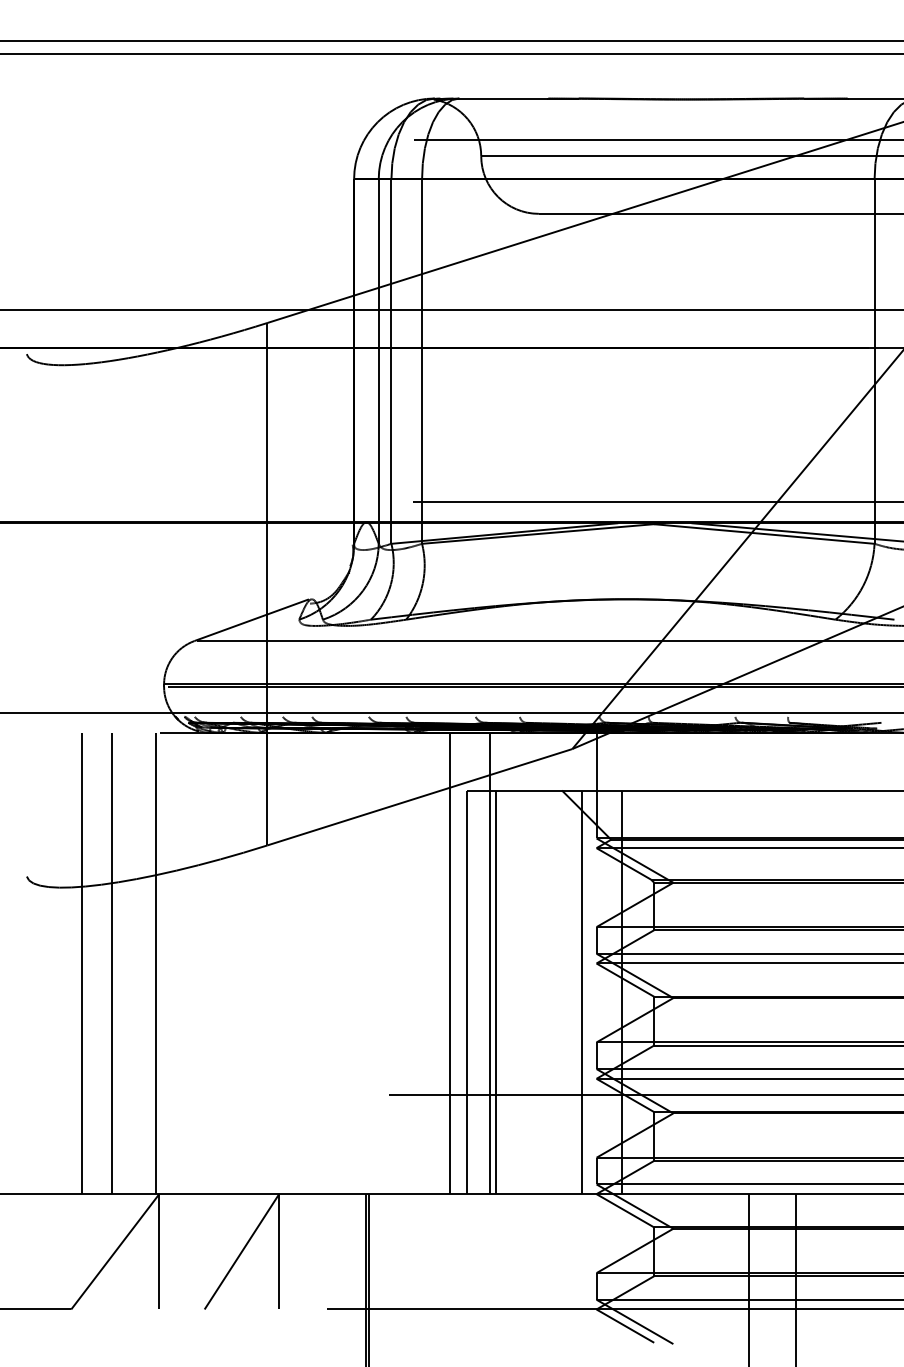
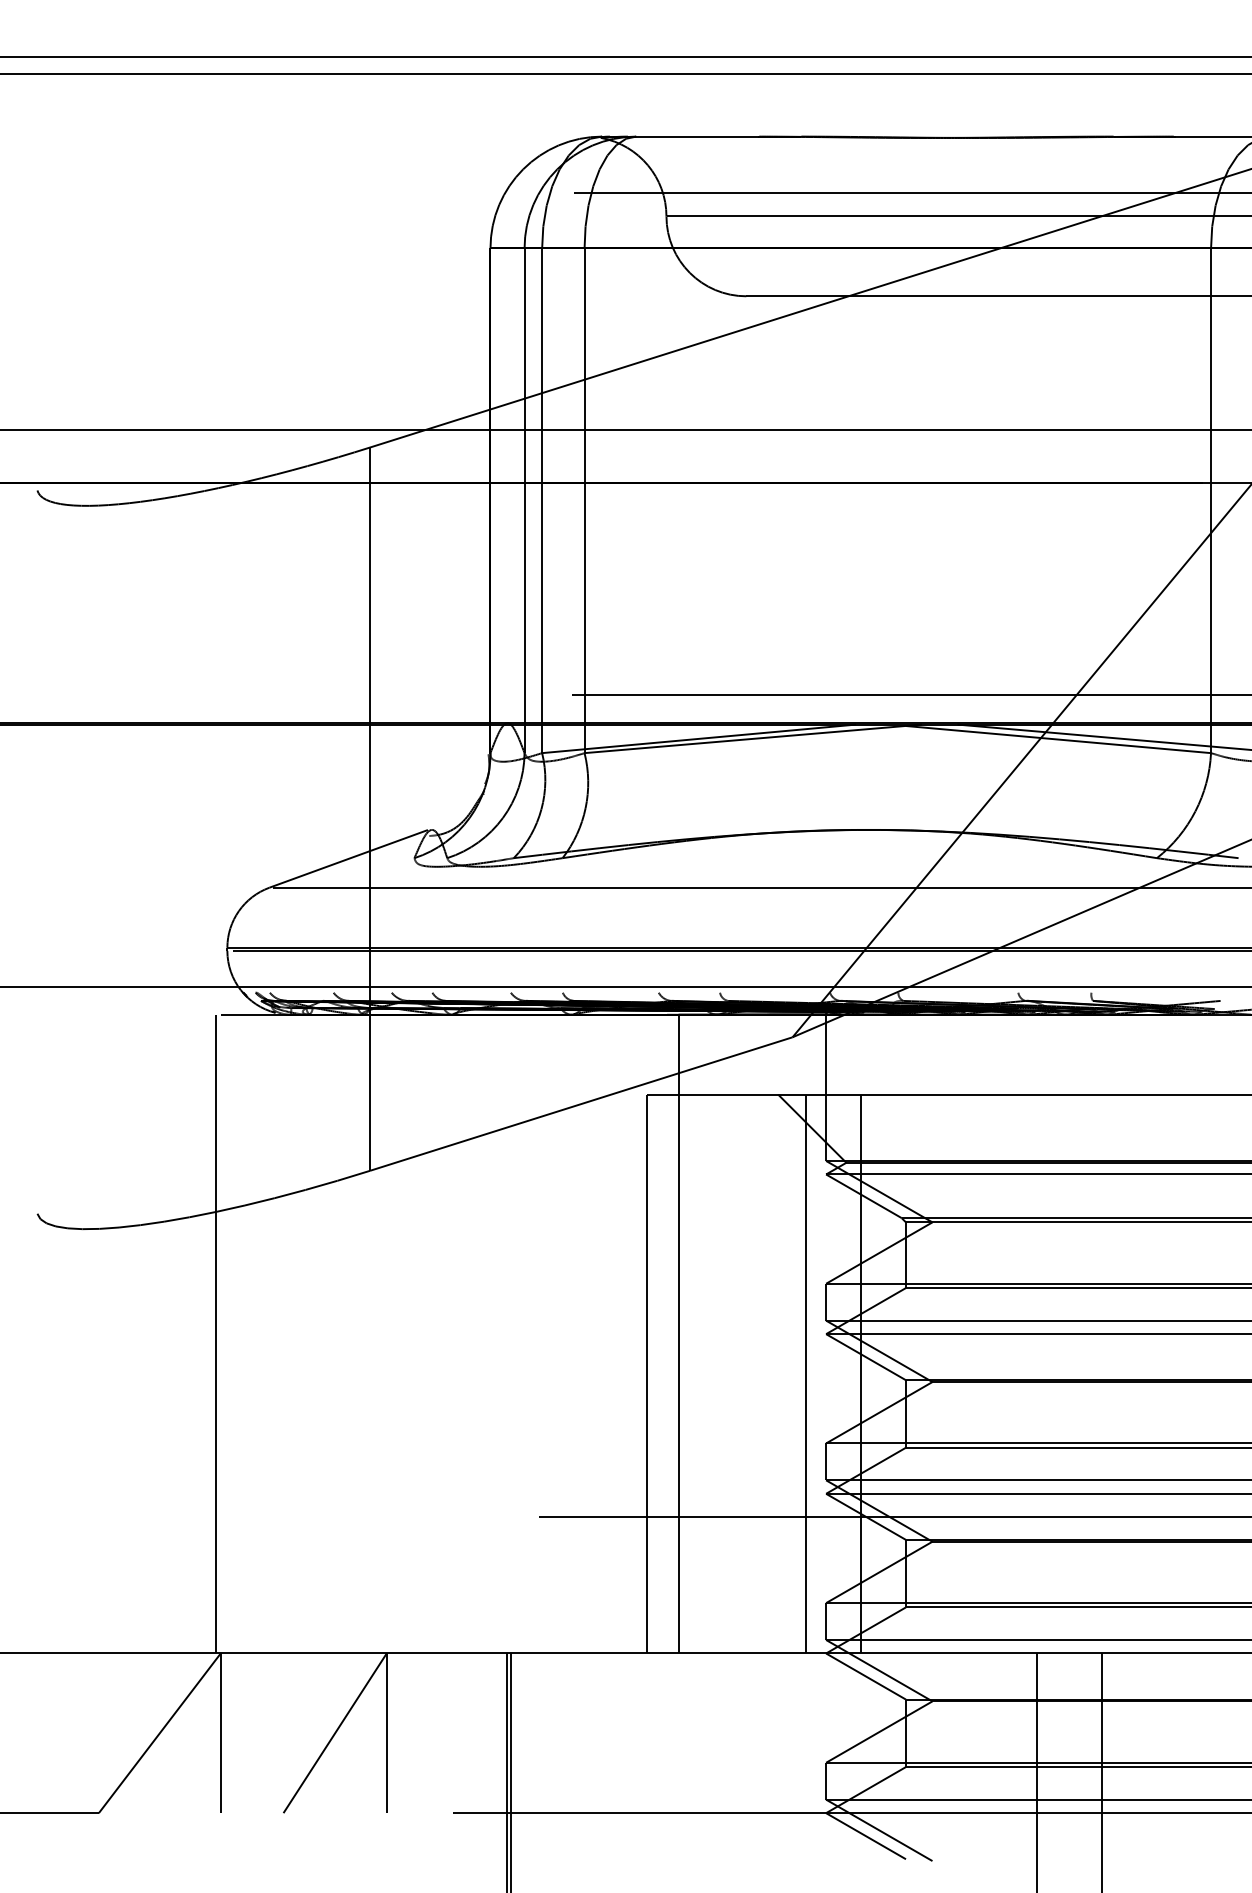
line: (81, 963) -> (113, 1333), removed
line: (112, 963) -> (155, 1333), removed
line: (450, 963) -> (623, 1333), removed
line: (496, 991) -> (687, 1373), removed

